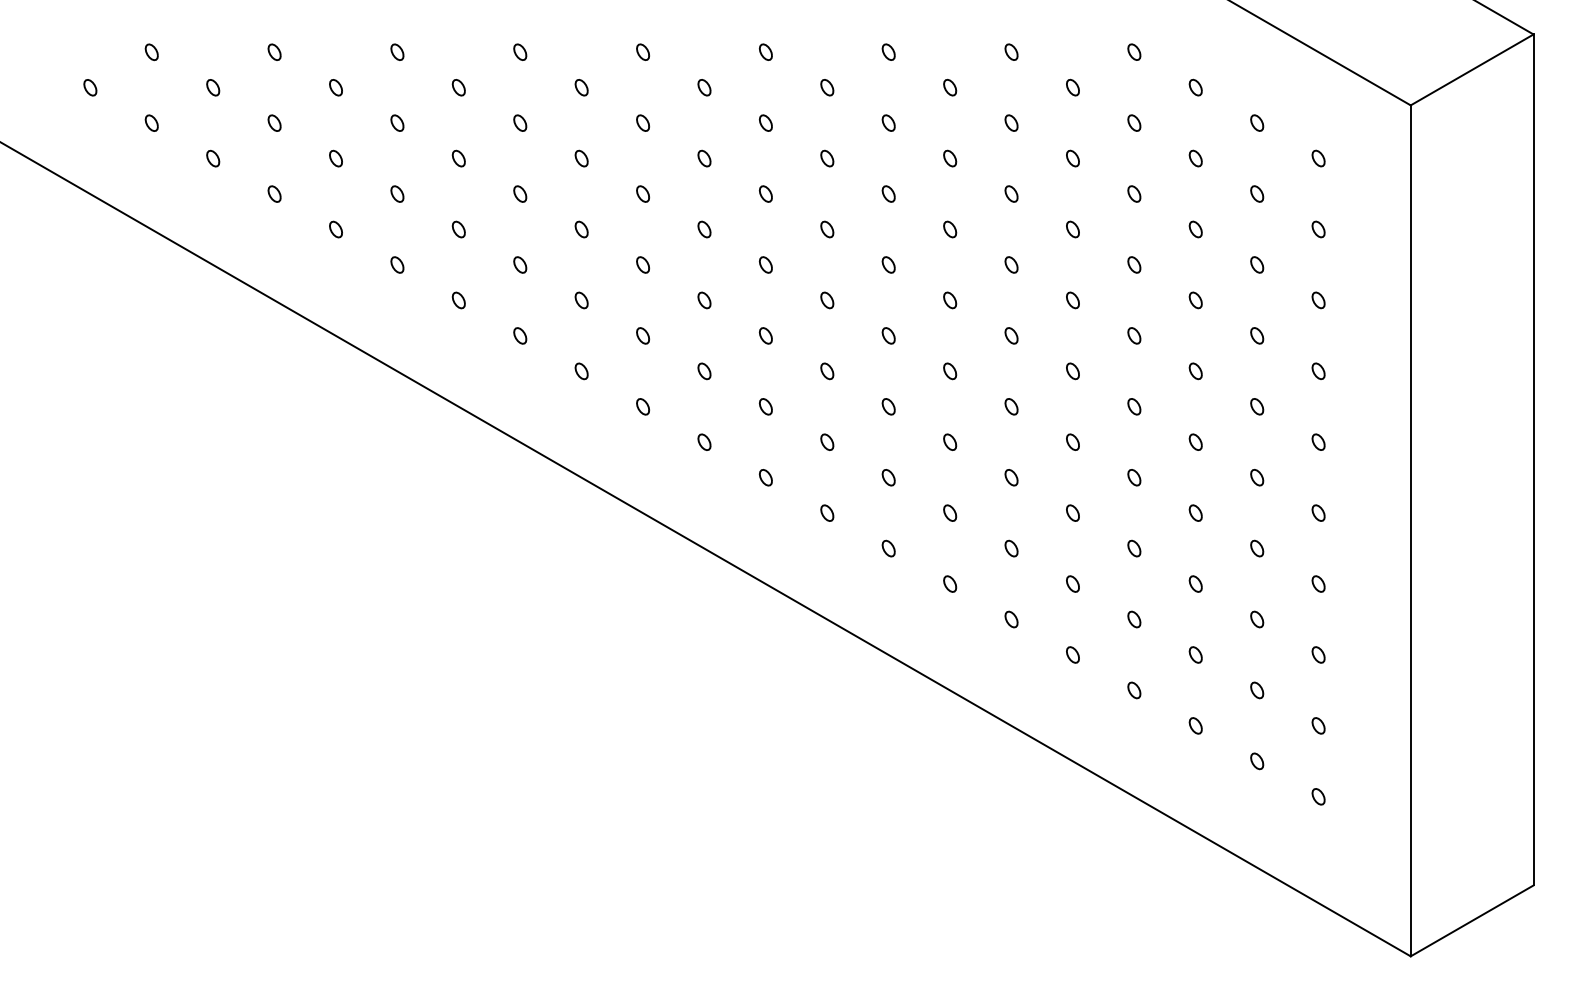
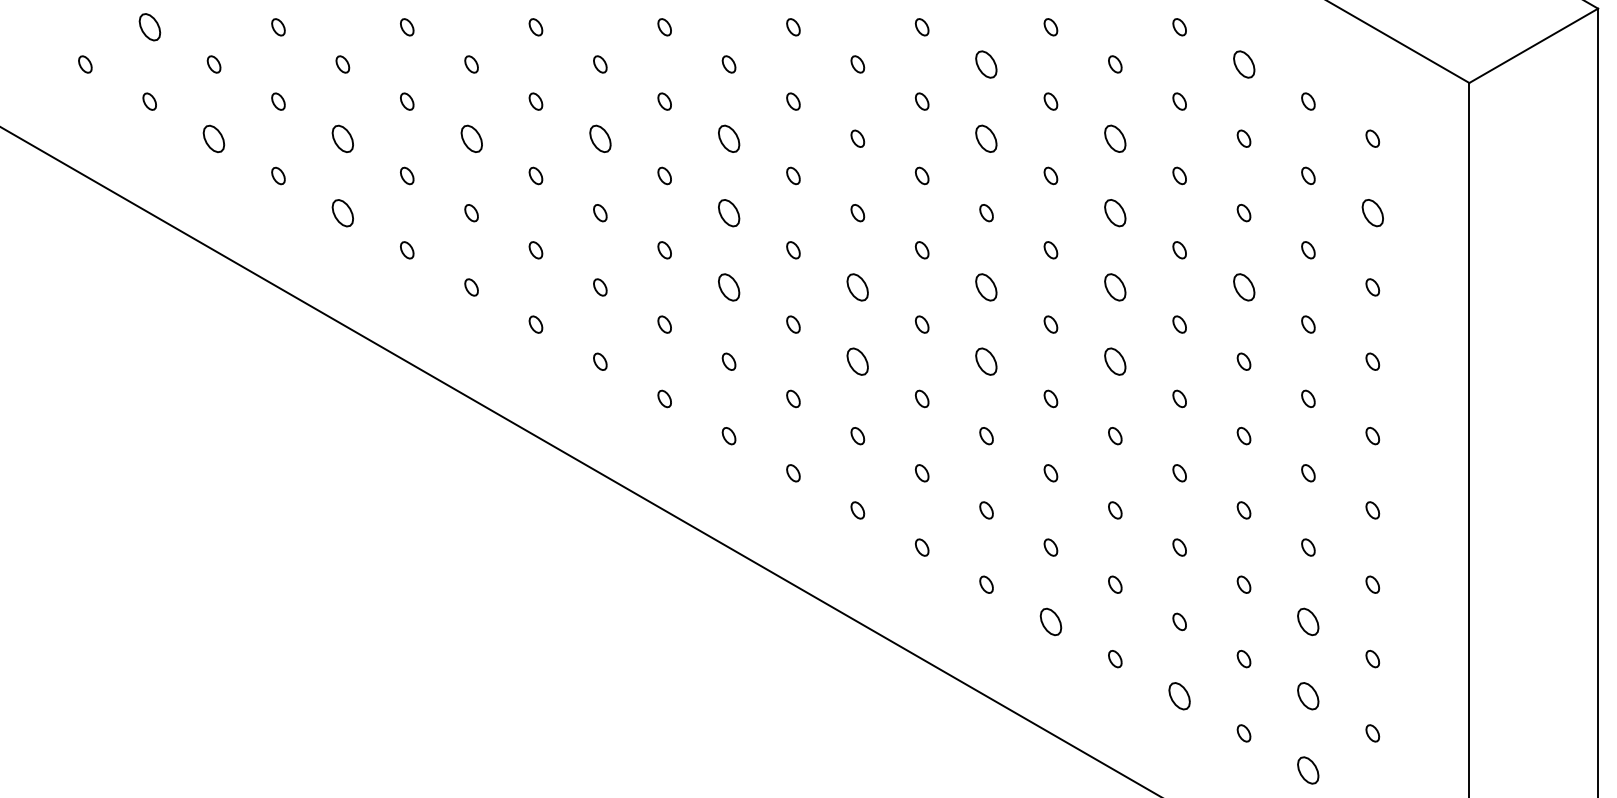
part: (151, 52) -> (149, 27), size x1.6
part: (950, 87) -> (986, 64), size x1.6
part: (1195, 87) -> (1243, 64), size x1.6
part: (213, 158) -> (214, 138), size x1.6
part: (335, 158) -> (342, 138), size x1.6
part: (458, 158) -> (471, 138), size x1.6
part: (581, 158) -> (600, 138), size x1.6
part: (704, 158) -> (729, 138), size x1.6
part: (950, 158) -> (986, 138), size x1.6
part: (1072, 158) -> (1114, 138), size x1.6
part: (335, 229) -> (342, 213), size x1.6
part: (704, 229) -> (729, 213), size x1.6
part: (1072, 229) -> (1114, 213), size x1.6
part: (1318, 229) -> (1372, 213), size x1.6
part: (704, 300) -> (729, 287), size x1.6
part: (827, 300) -> (858, 287), size x1.6
part: (950, 300) -> (986, 287), size x1.6
part: (1072, 300) -> (1114, 287), size x1.6
part: (1195, 300) -> (1243, 287), size x1.6
part: (827, 371) -> (858, 361), size x1.6
part: (950, 371) -> (986, 361), size x1.6
part: (1072, 371) -> (1114, 361), size x1.6
part: (1011, 619) -> (1050, 621), size x1.6
part: (1257, 619) -> (1308, 621), size x1.6
part: (1134, 690) -> (1179, 696), size x1.6
part: (1257, 690) -> (1308, 696), size x1.6
part: (1257, 761) -> (1308, 770), size x1.6

